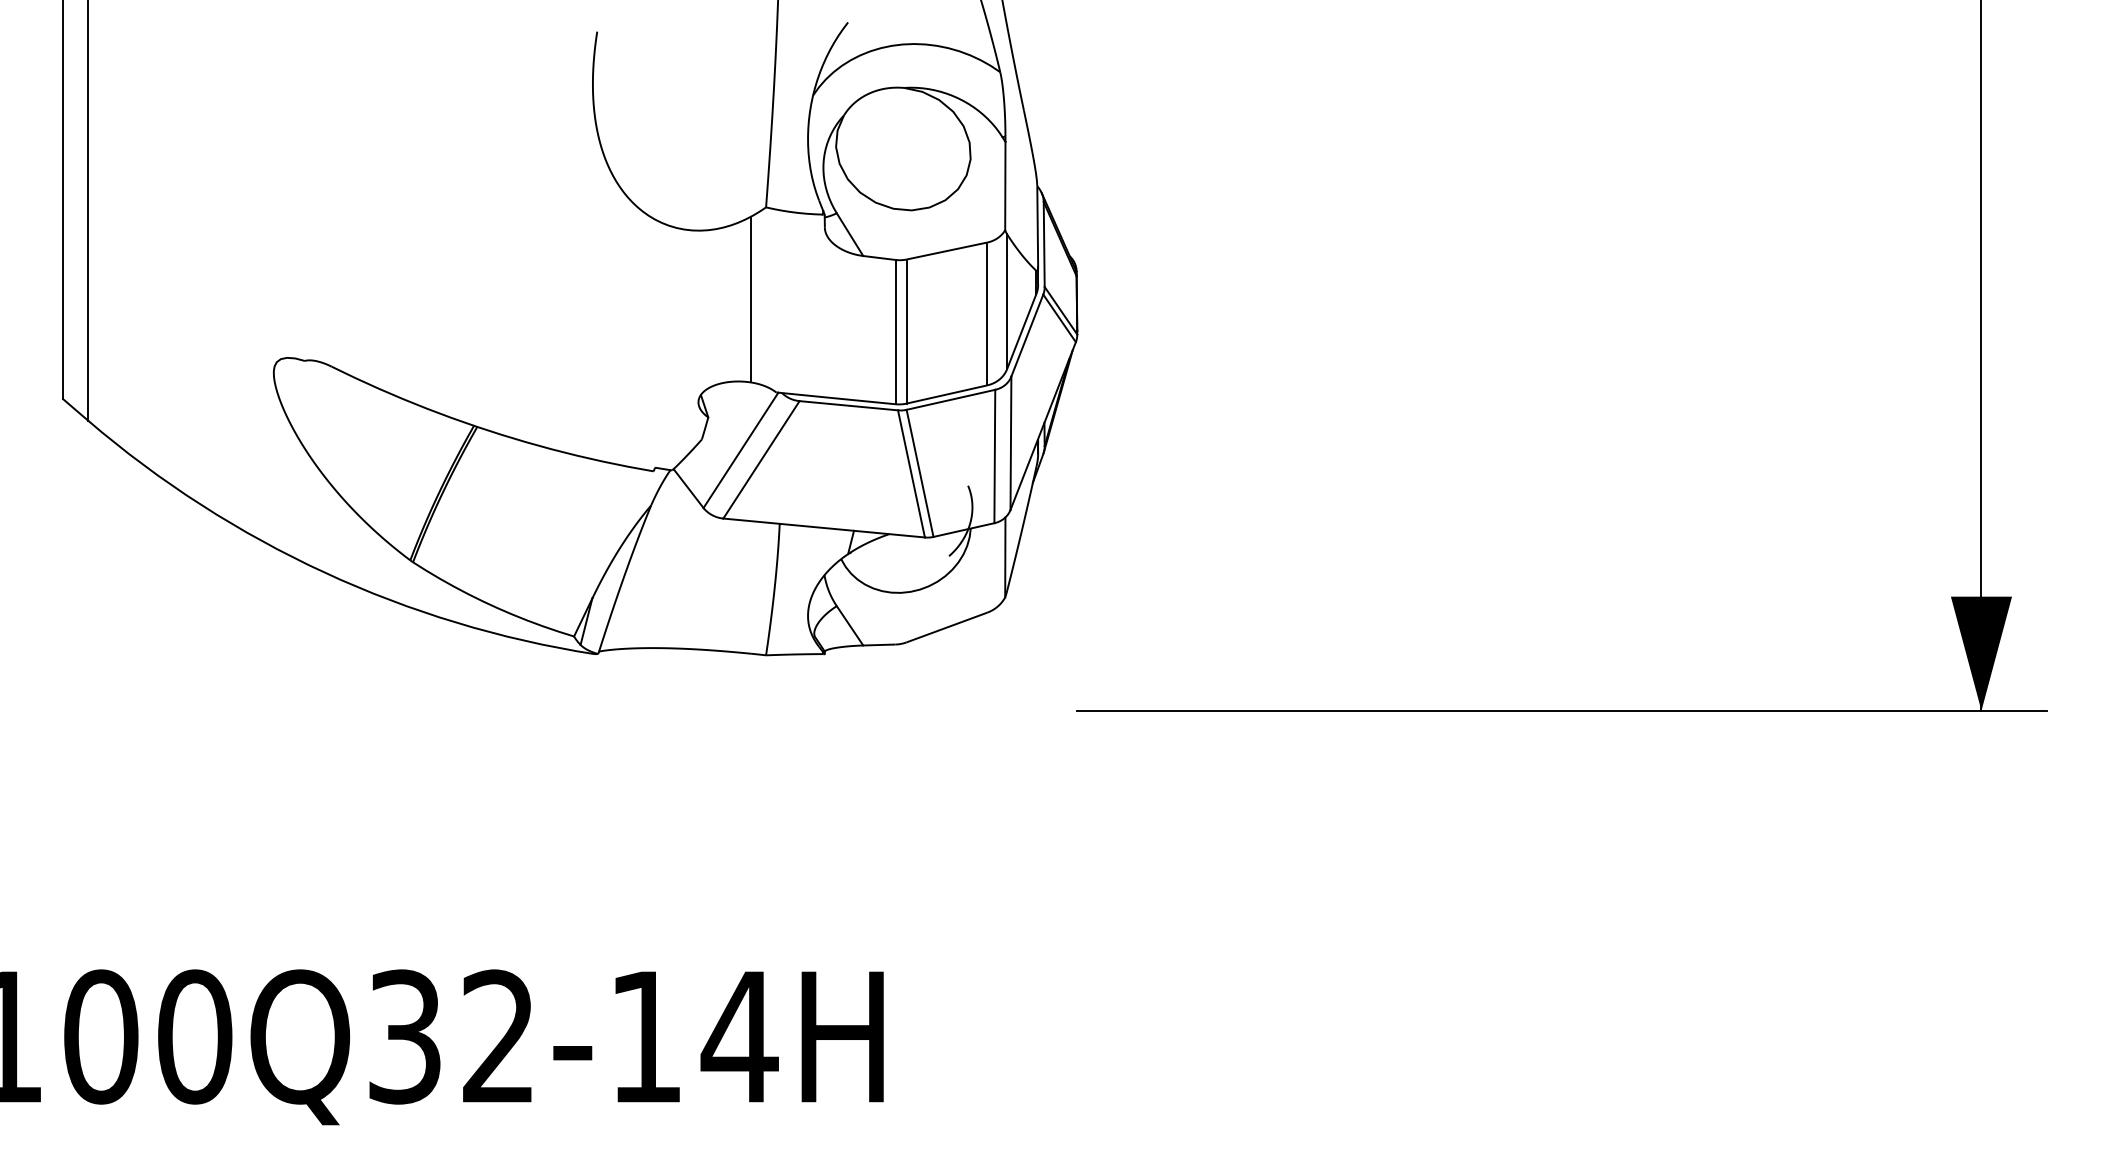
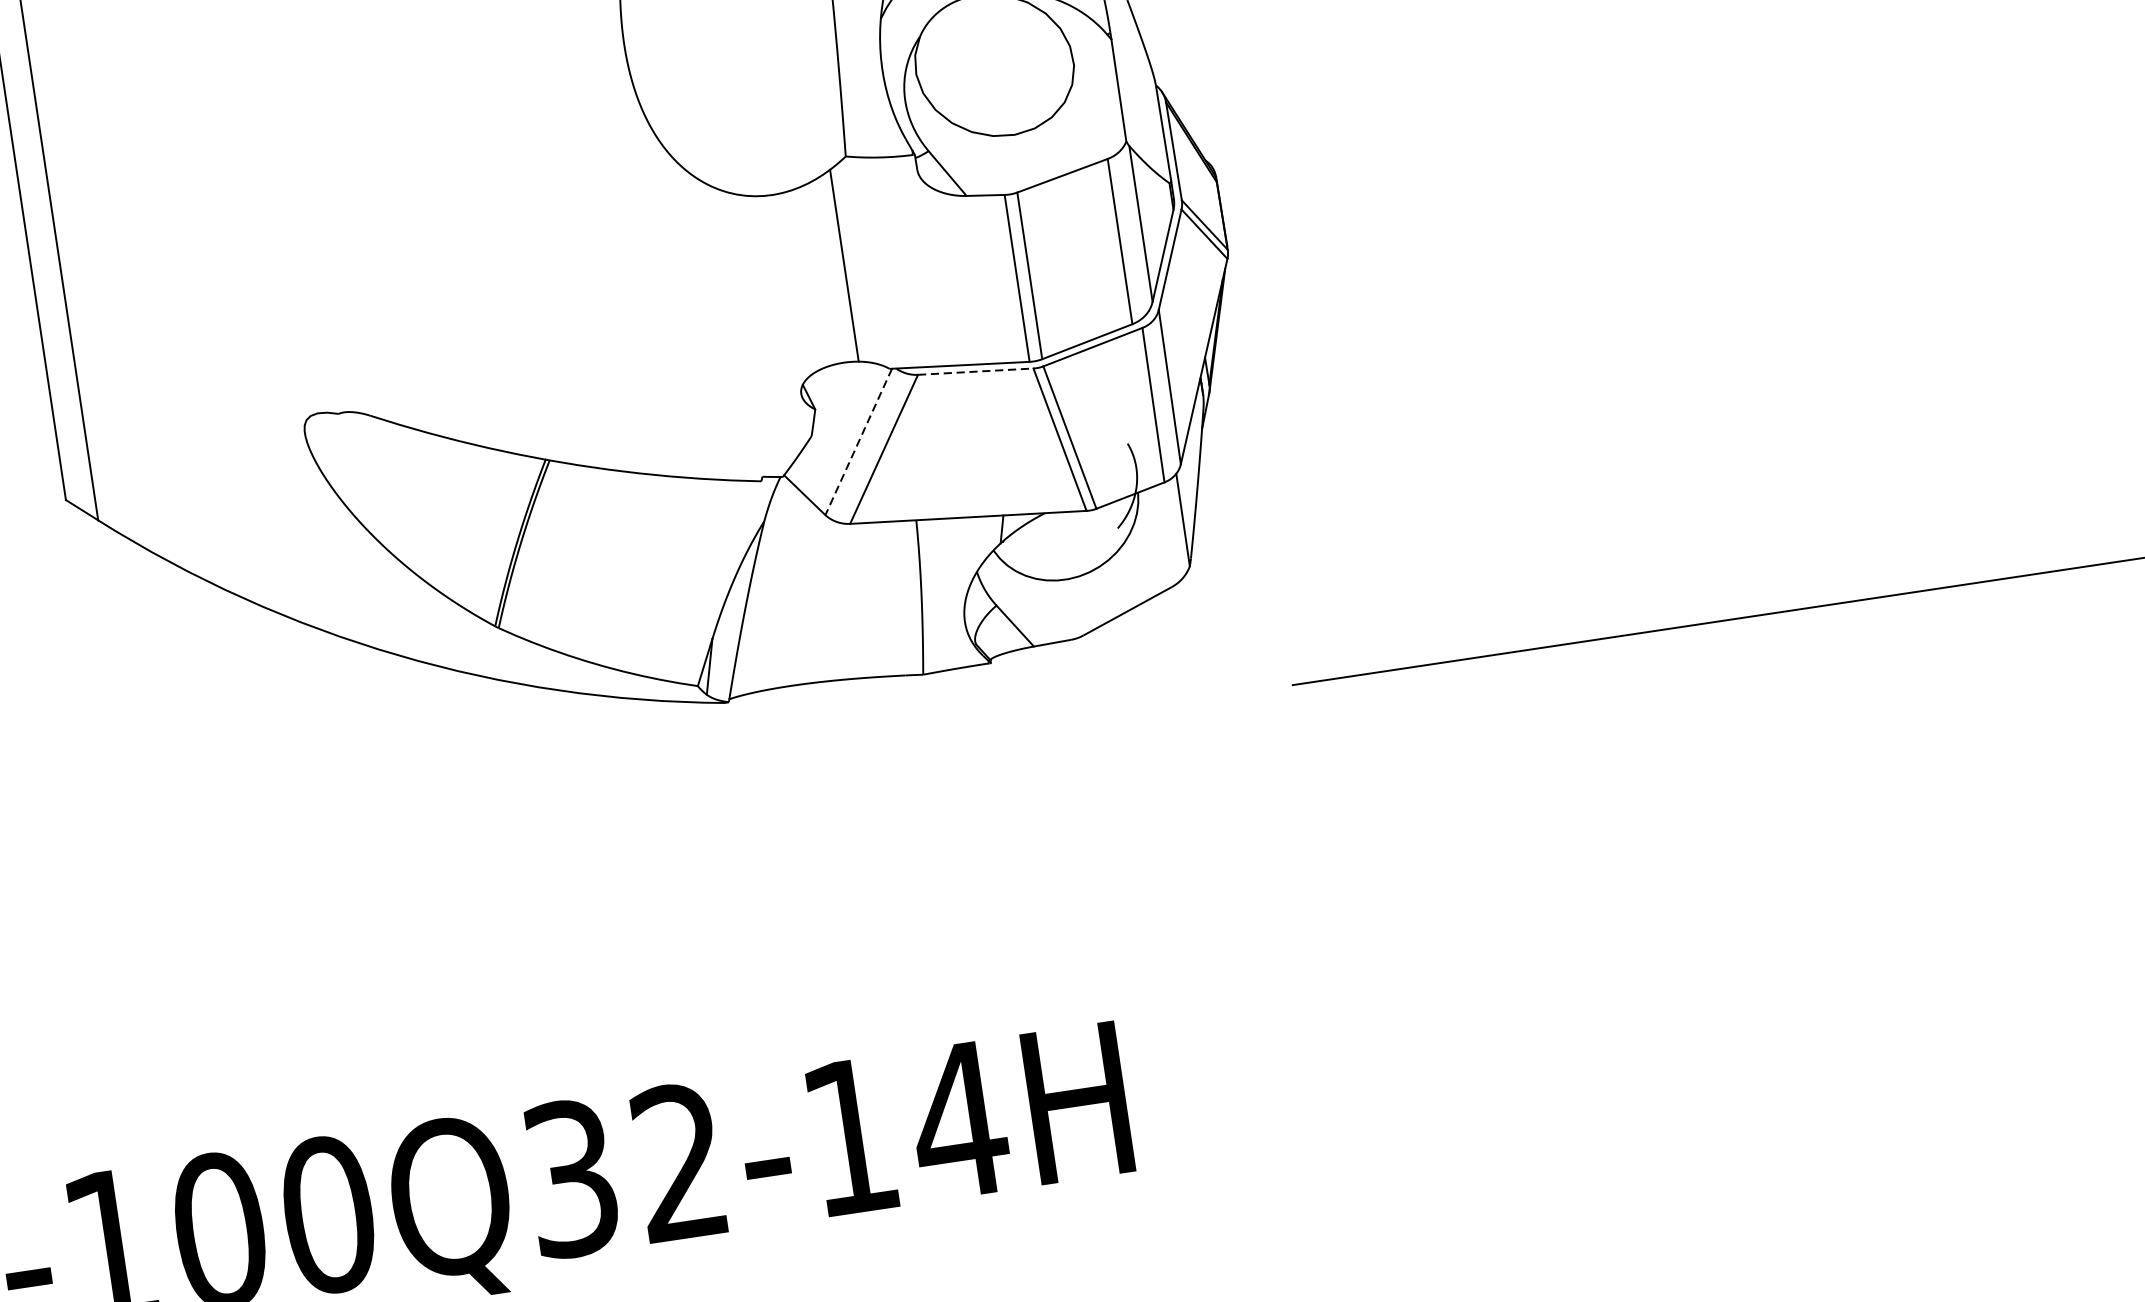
line: (849, 405) -> (976, 371), solid -> dashed
line: (740, 450) -> (858, 442), solid -> dashed

